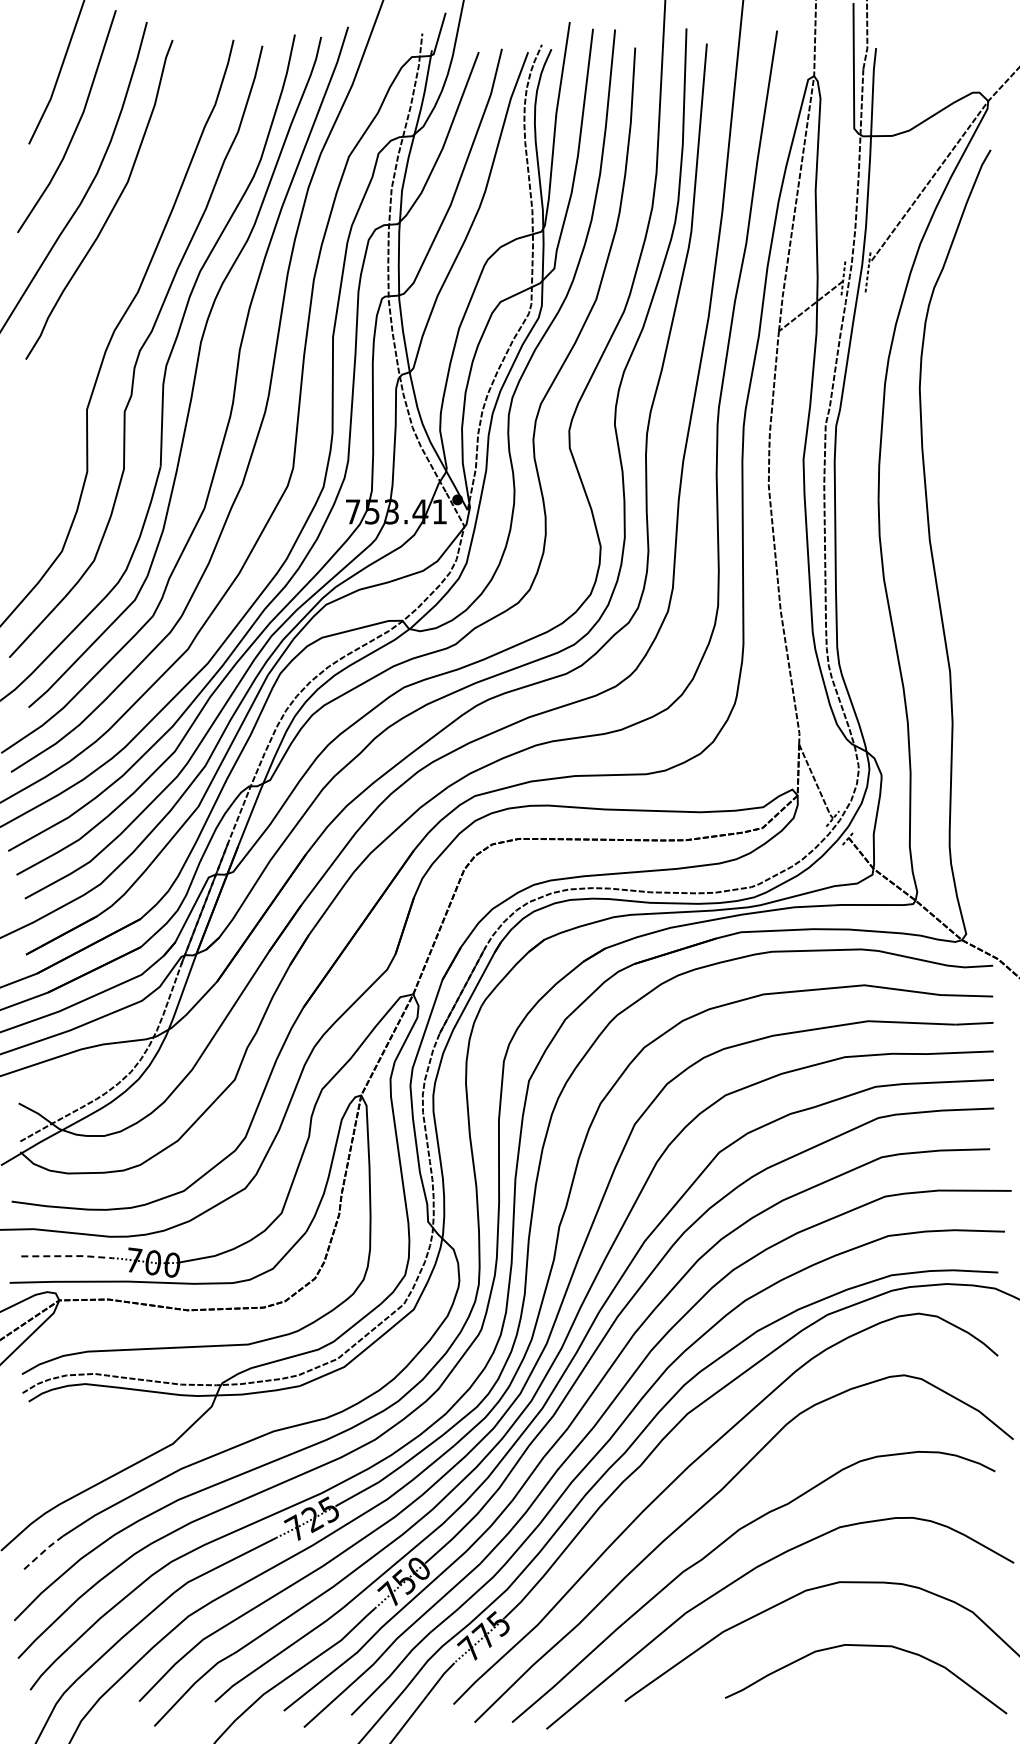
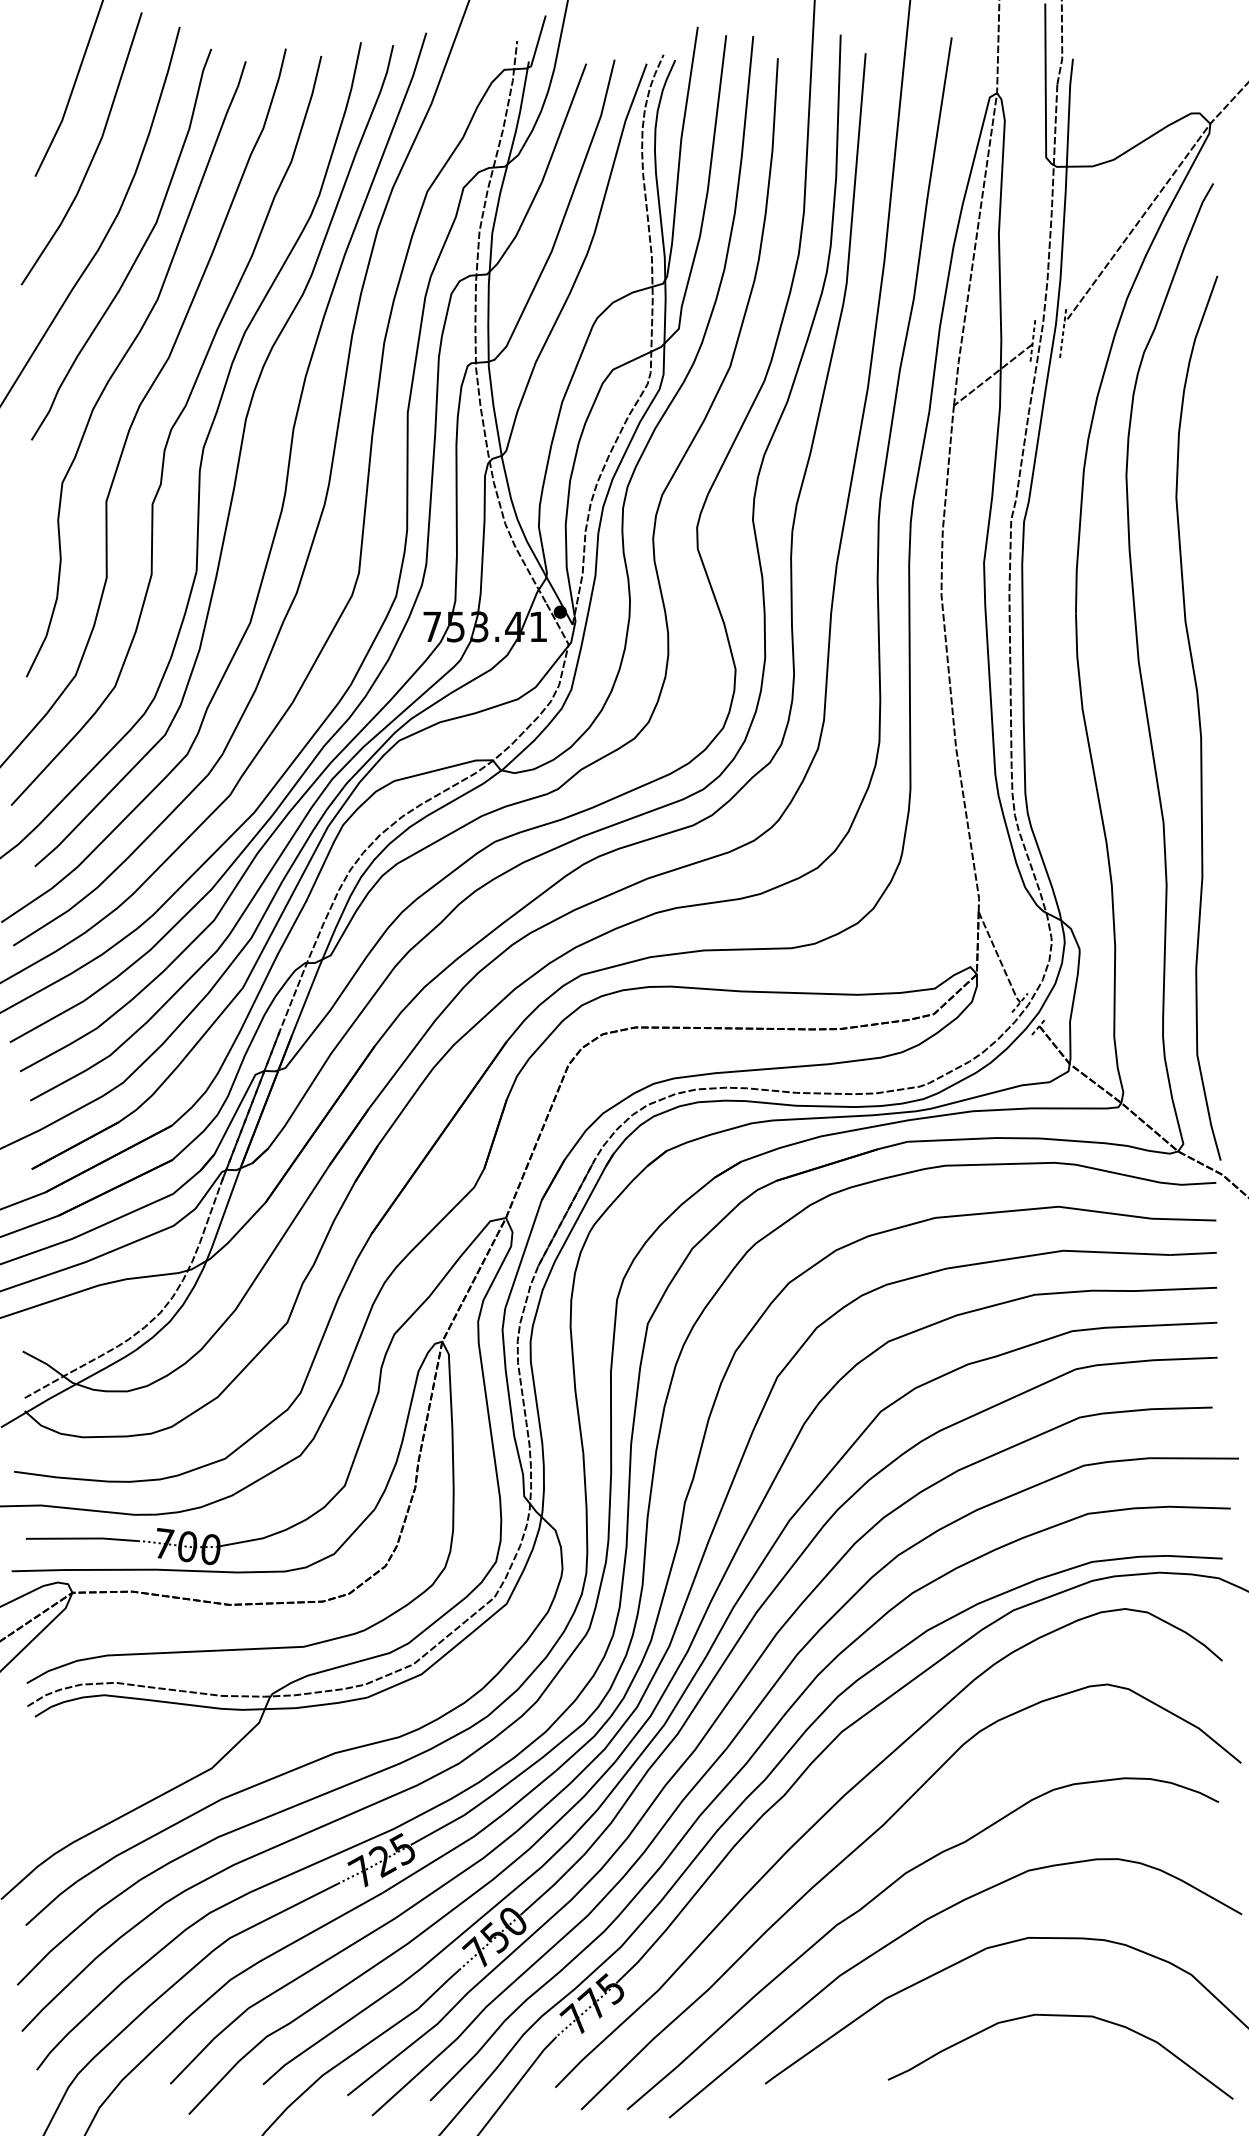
curve: (101, 293) -> (124, 359), added
curve: (978, 586) -> (1198, 718), added
line: (67, 1256) -> (82, 1538), dashed -> solid
line: (41, 1553) -> (50, 1902), dashed -> solid

